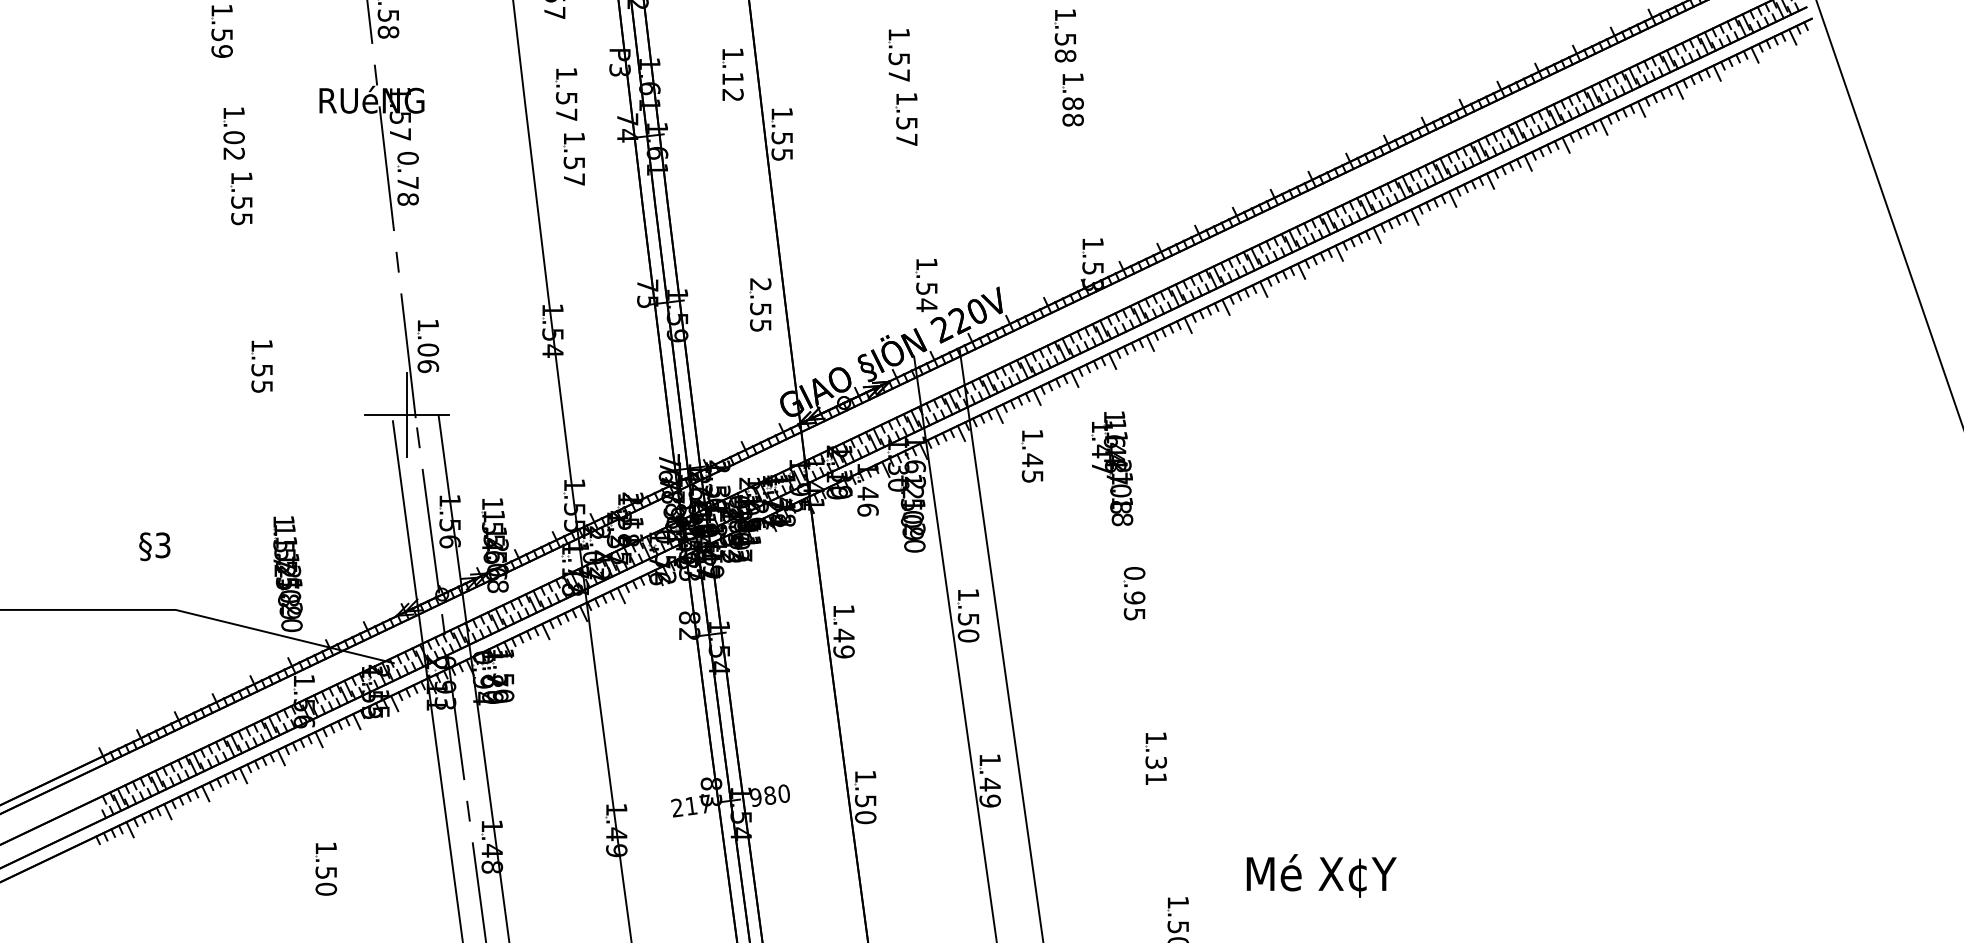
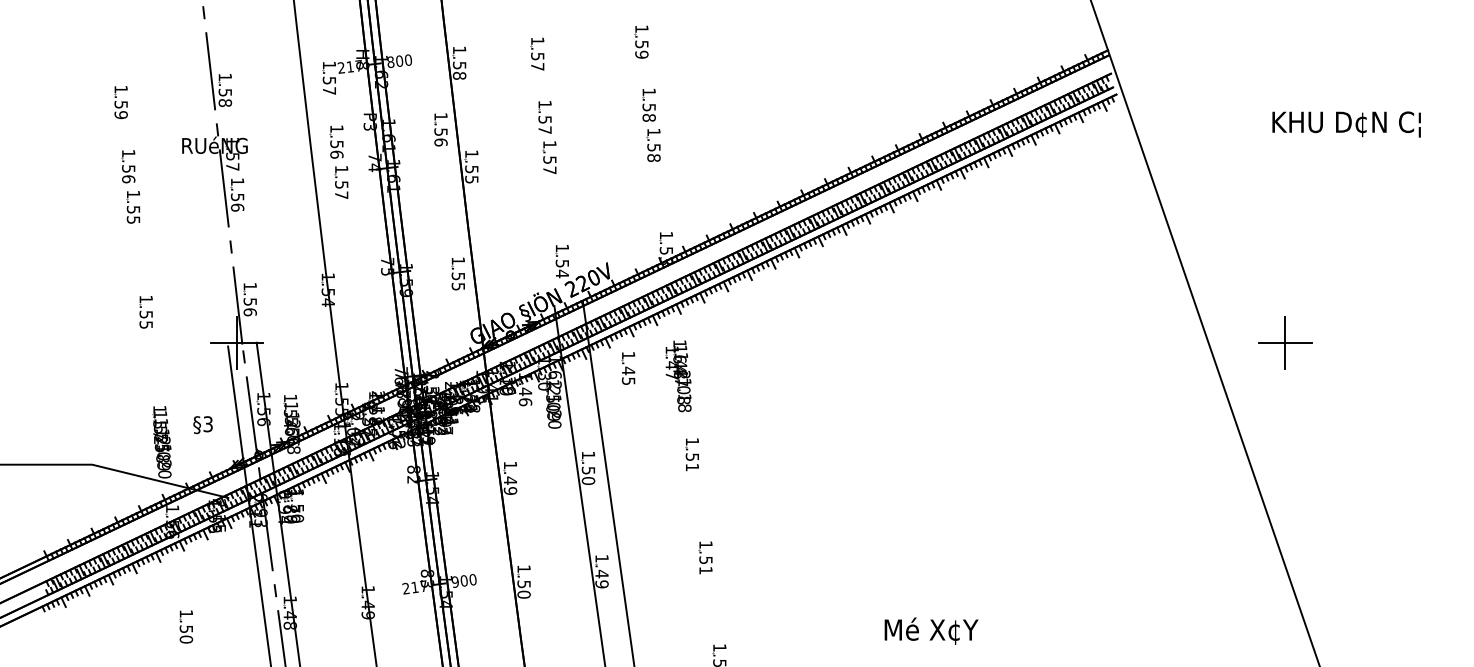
text: (732, 87) -> (440, 137), 1.12 -> 1.56
text: (1072, 103) -> (653, 147), 1.88 -> 1.58
text: (566, 114) -> (336, 154), 1.57 -> 1.56
text: (233, 146) -> (128, 174), 1.02 -> 1.56
text: (407, 178) -> (237, 194), 0.78 -> 1.56
text: (760, 283) -> (458, 260), 2.55 -> 1.55
text: (427, 349) -> (249, 301), 1.06 -> 1.56
text: (153, 547) -> (202, 425), moved
text: (1134, 593) -> (692, 454), 0.95 -> 1.51
text: (1157, 762) -> (706, 560), 1.31 -> 1.51
text: (770, 794) -> (464, 580), 980 -> 900
text: (1321, 874) -> (931, 630), moved

